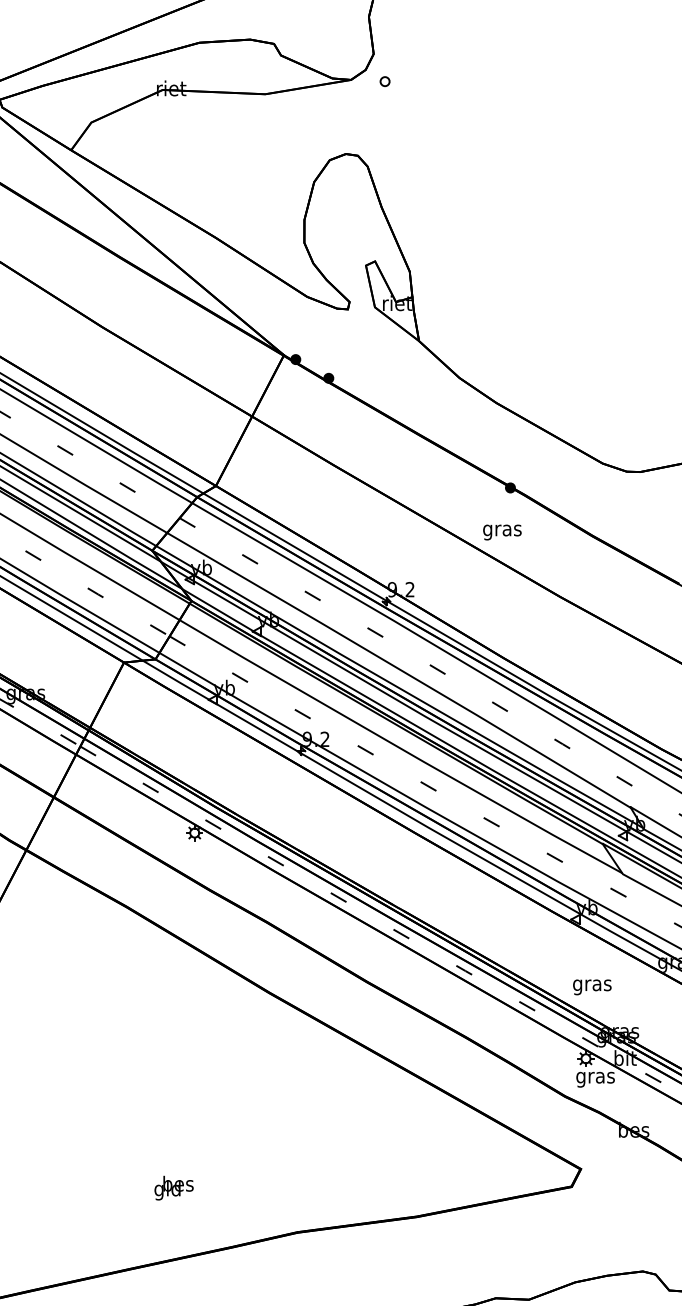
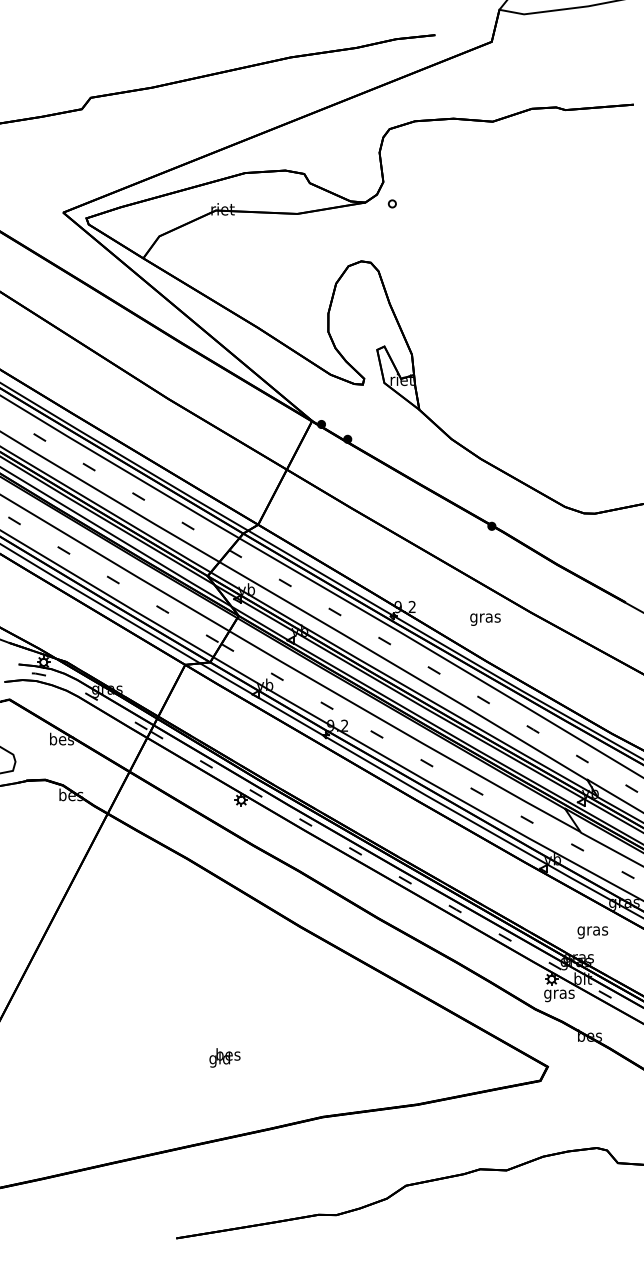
text: (502, 532) -> (485, 619), moved
text: (591, 987) -> (592, 932), moved
text: (173, 1187) -> (224, 1057), moved

